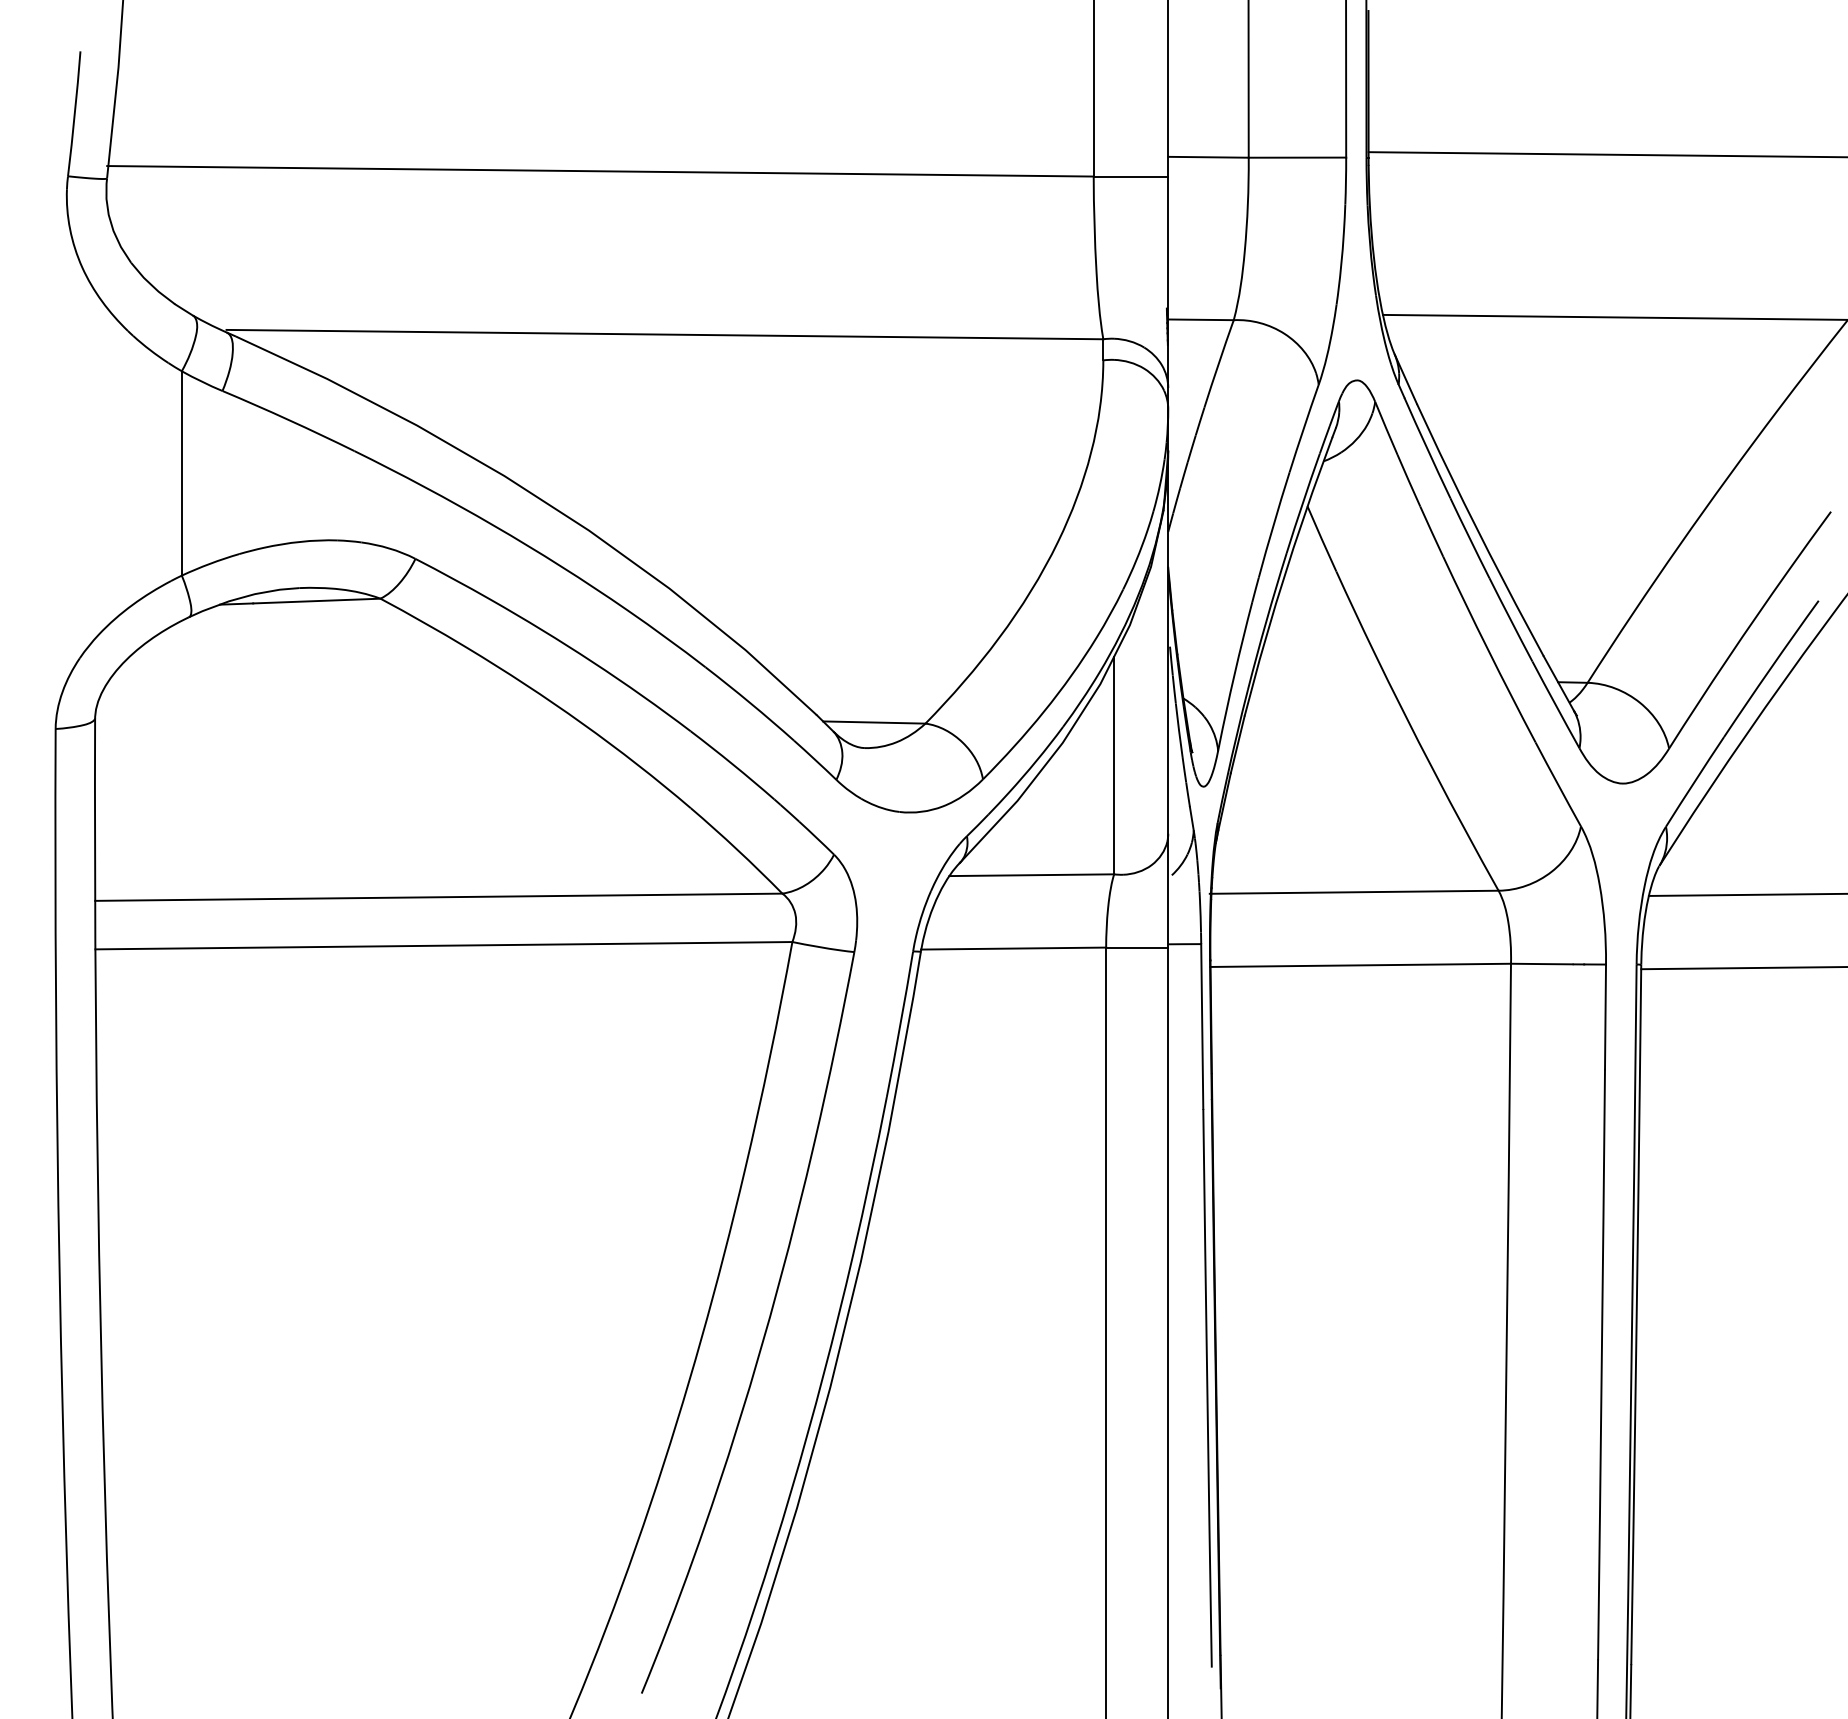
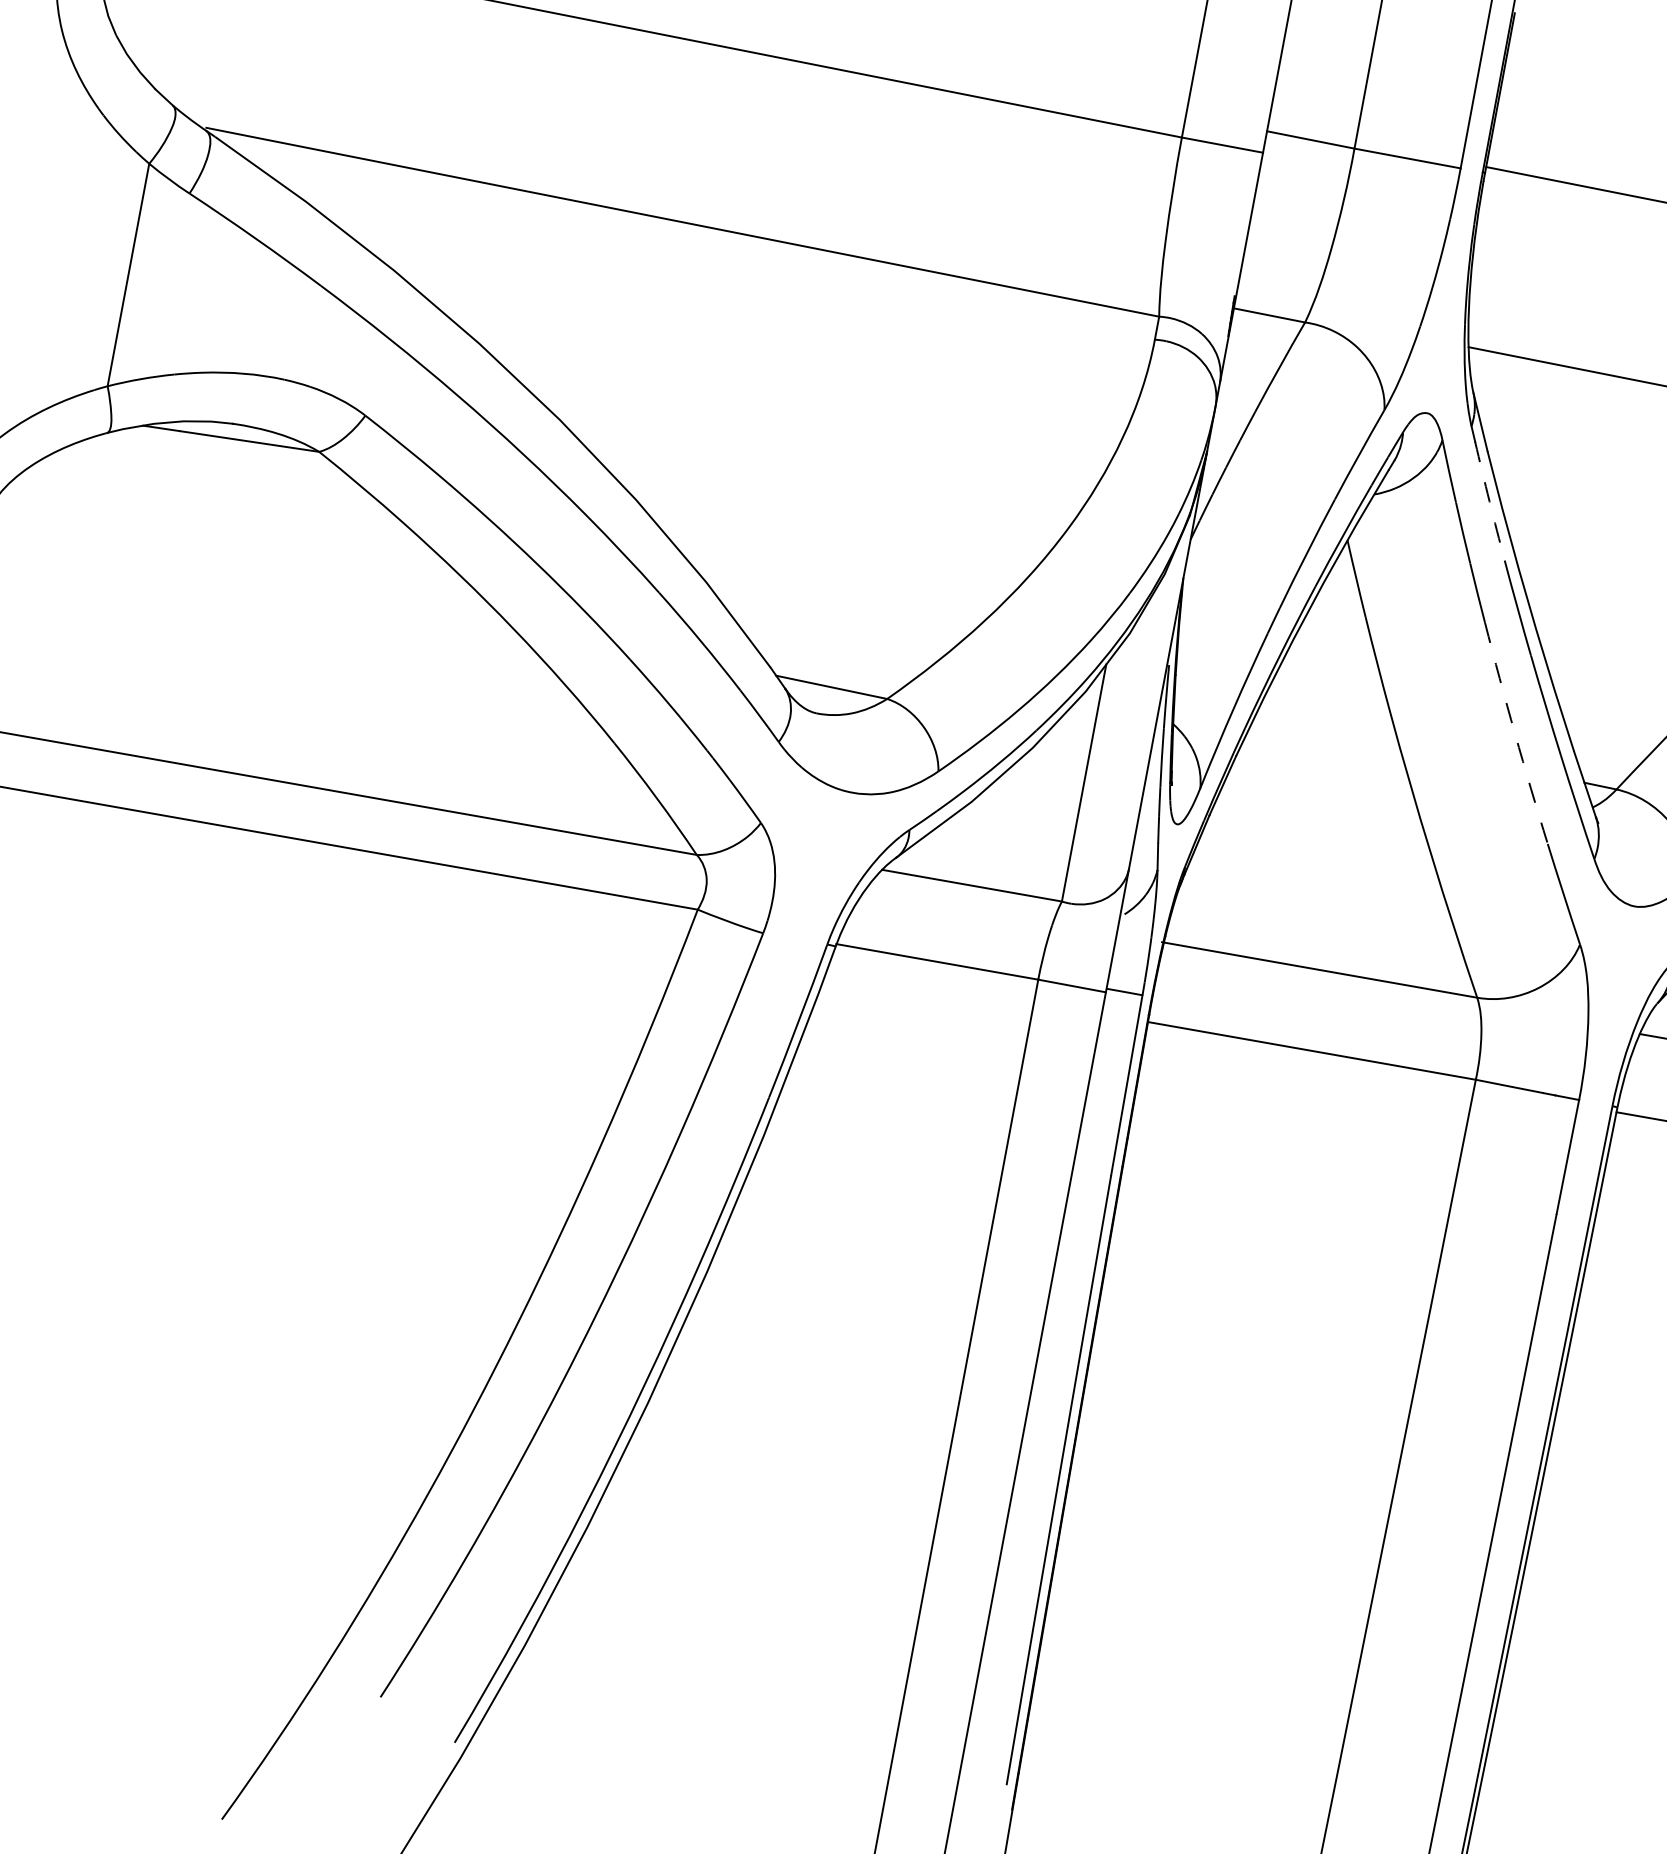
arc: (1427, 448) -> (1489, 501), solid -> dashed
arc: (1488, 650) -> (1515, 734), solid -> dashed

